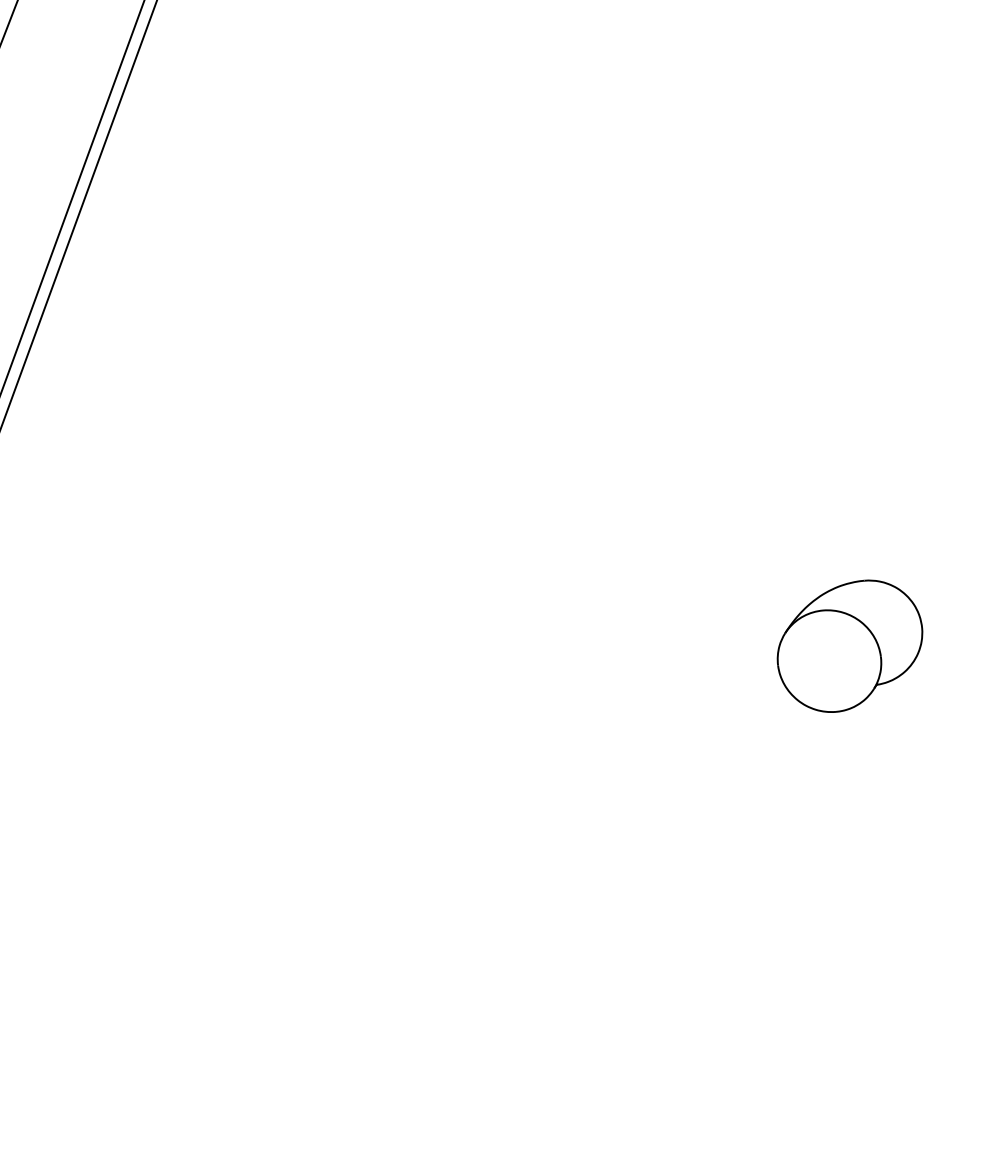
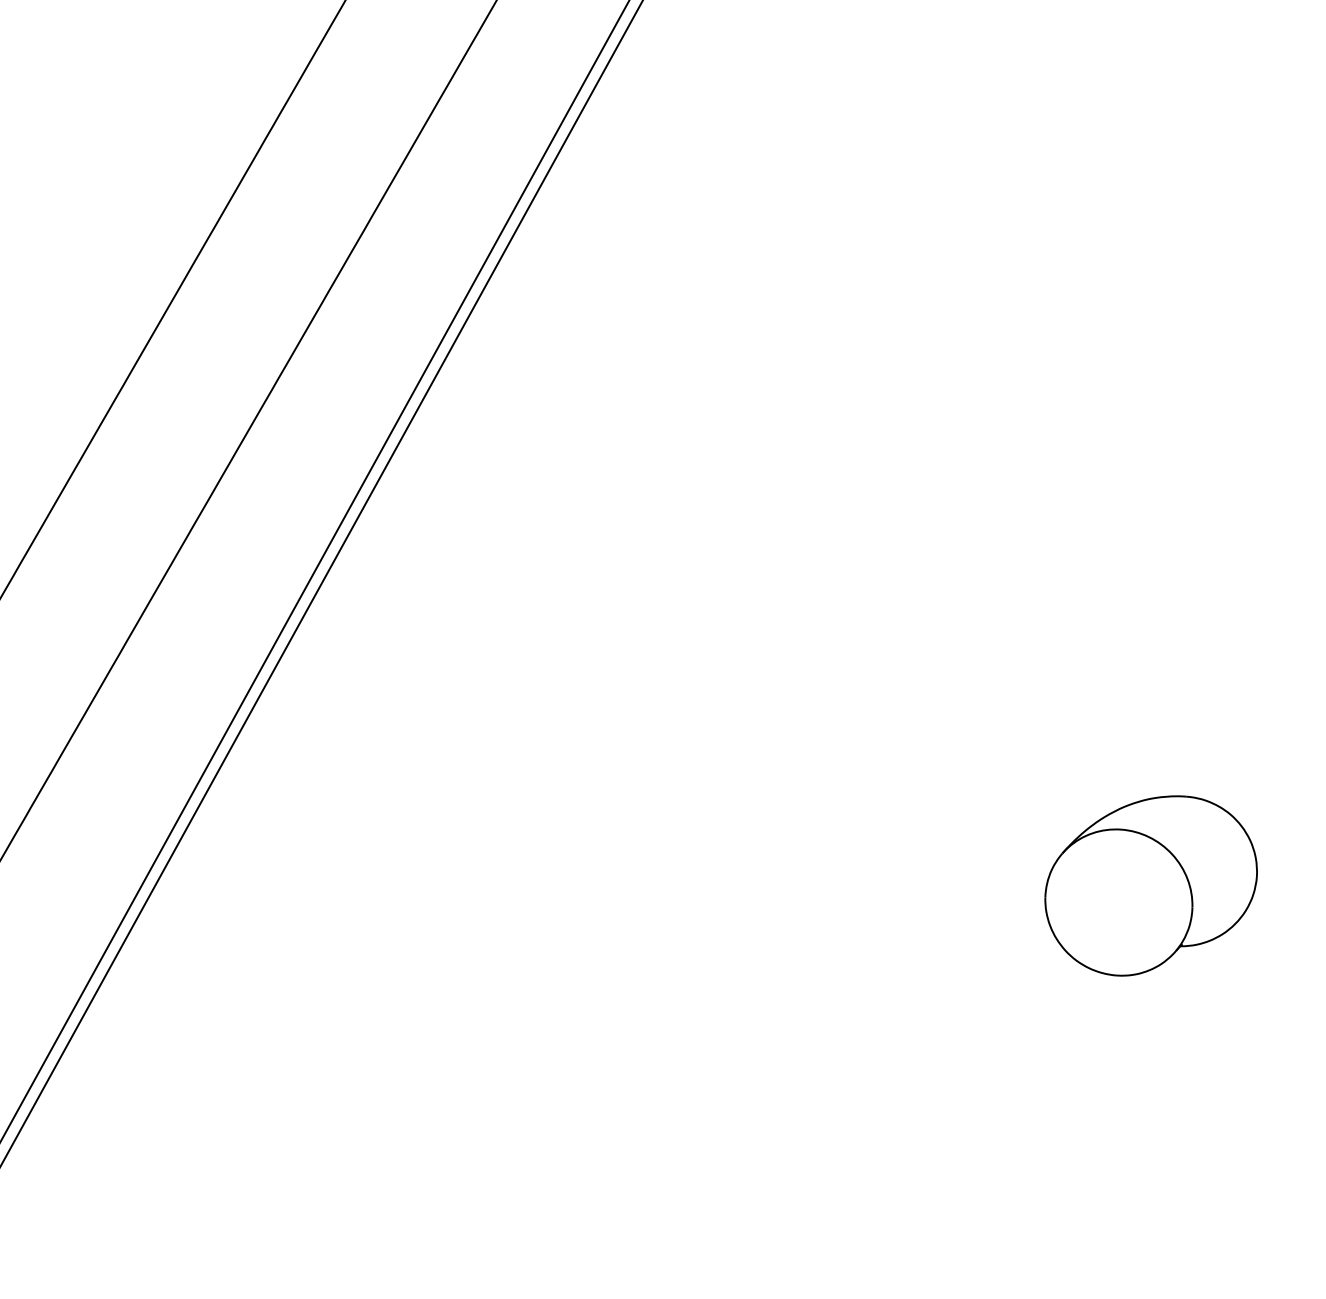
part: (849, 645) -> (1150, 885), size x1.43

